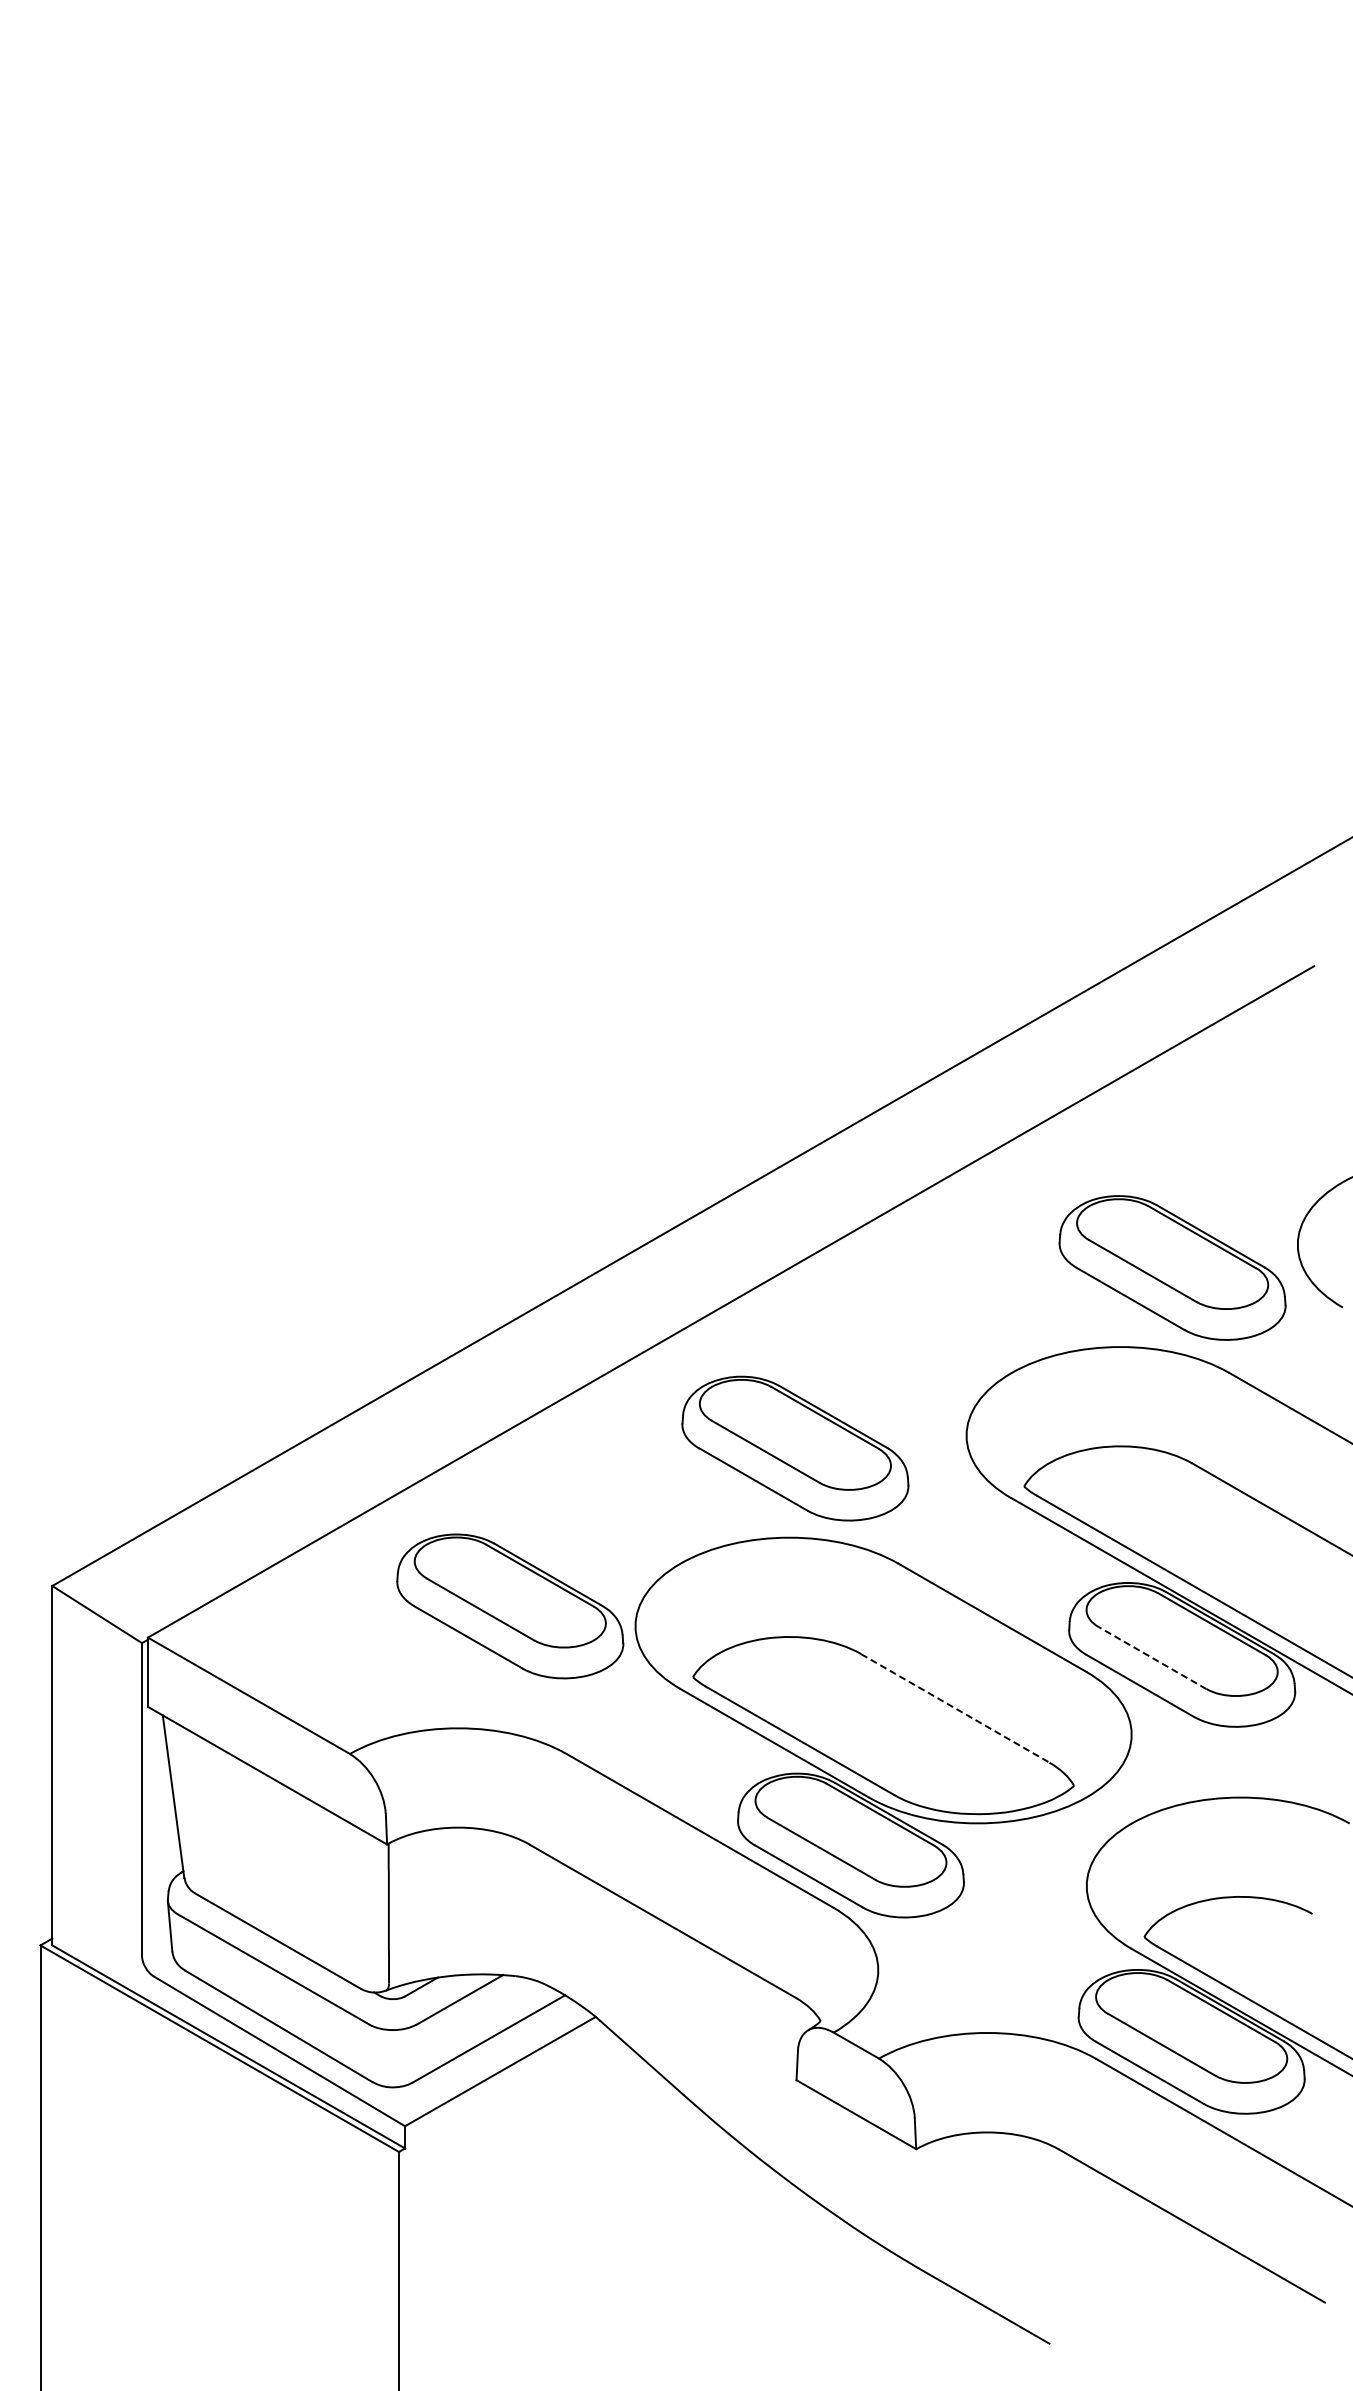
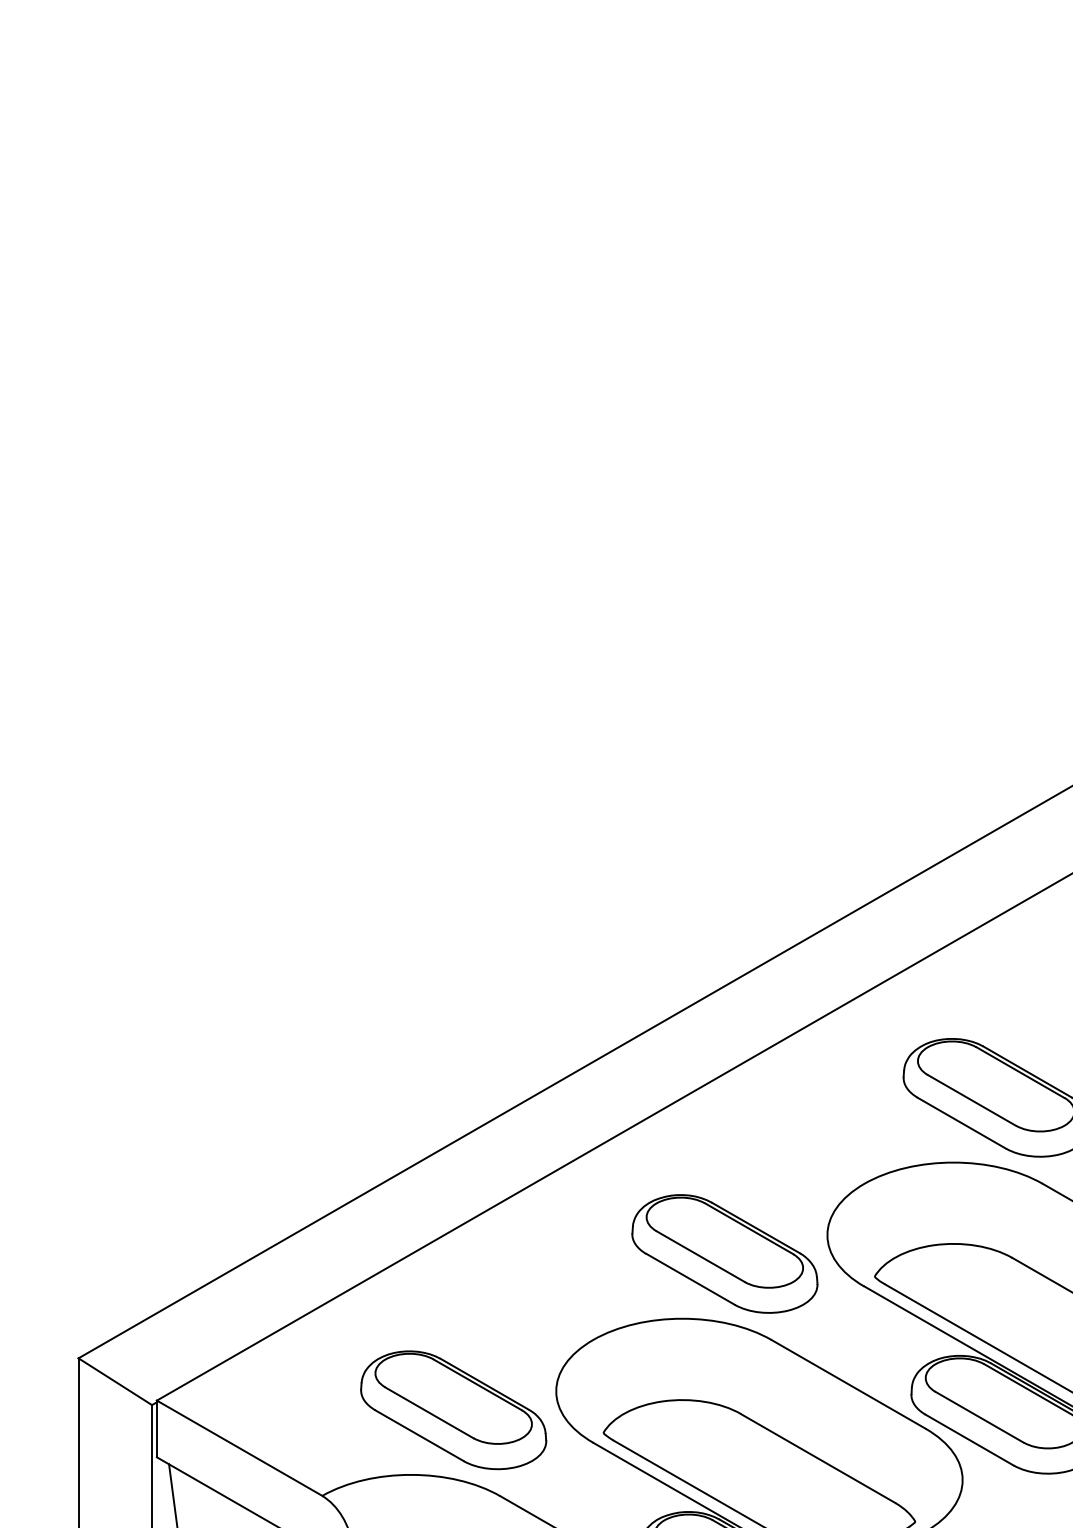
part: (795, 1448) -> (724, 1253), moved
part: (510, 1606) -> (453, 1410), moved
line: (1152, 1657) -> (979, 1416), dashed -> solid
line: (955, 1708) -> (818, 1458), dashed -> solid

